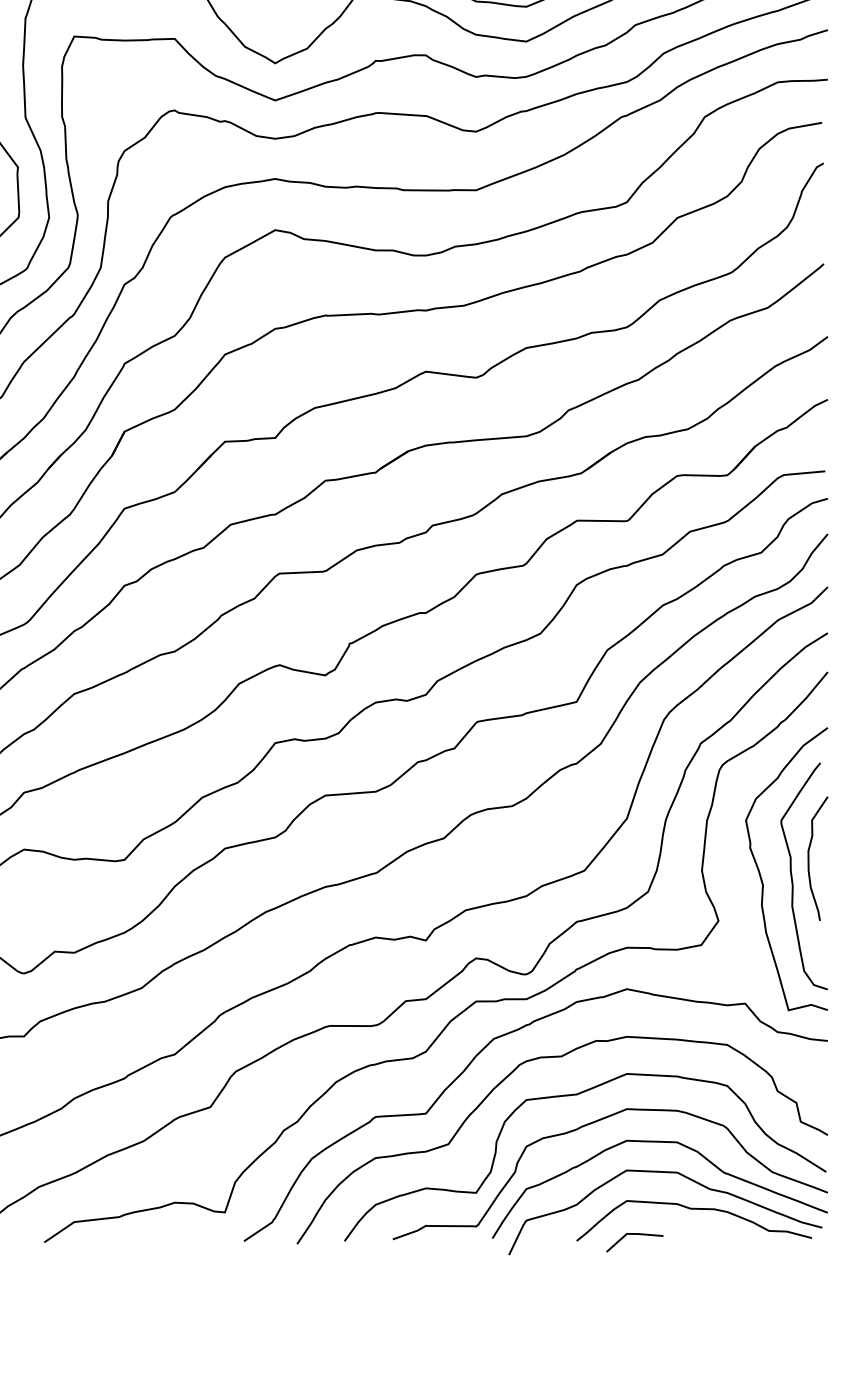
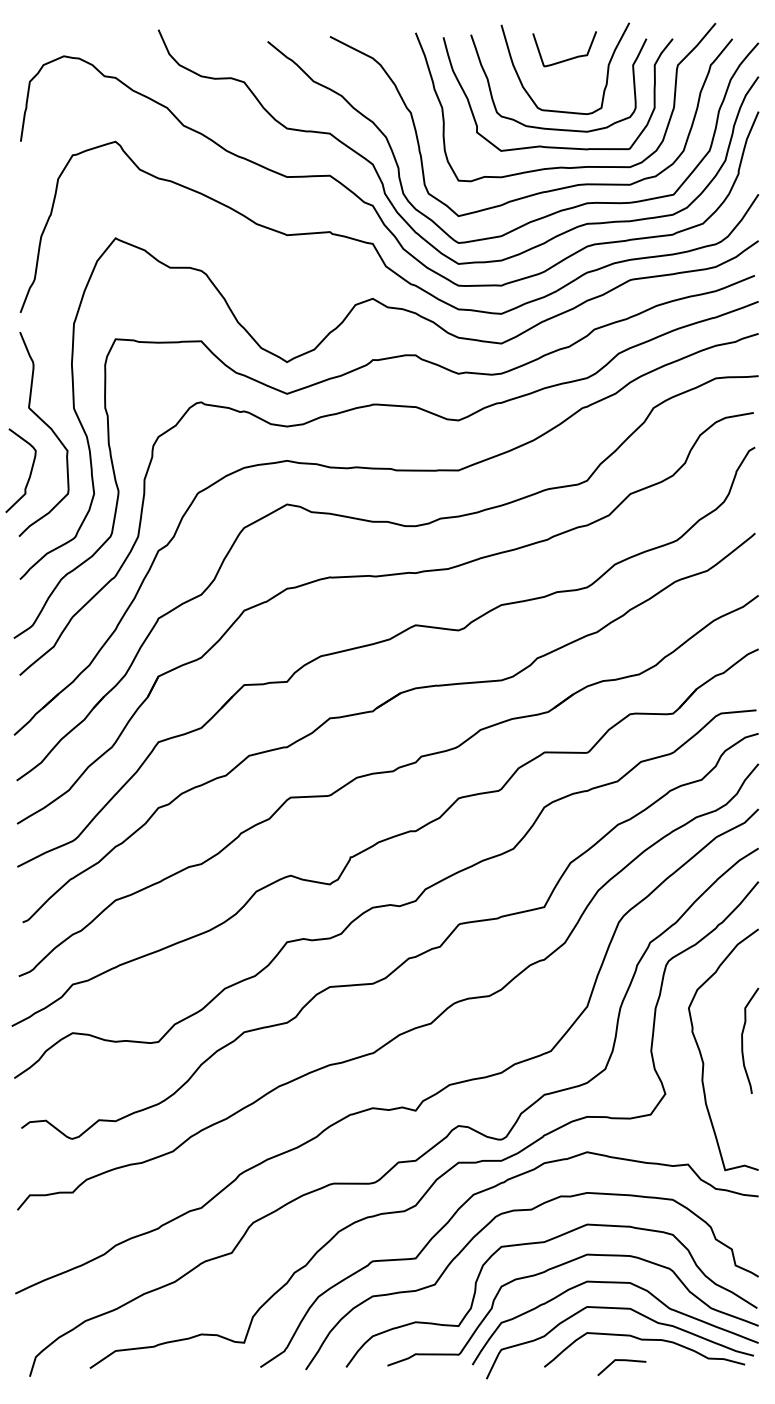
curve: (792, 875) -> (728, 1055), removed
line: (634, 1235) -> (621, 1361), moved

